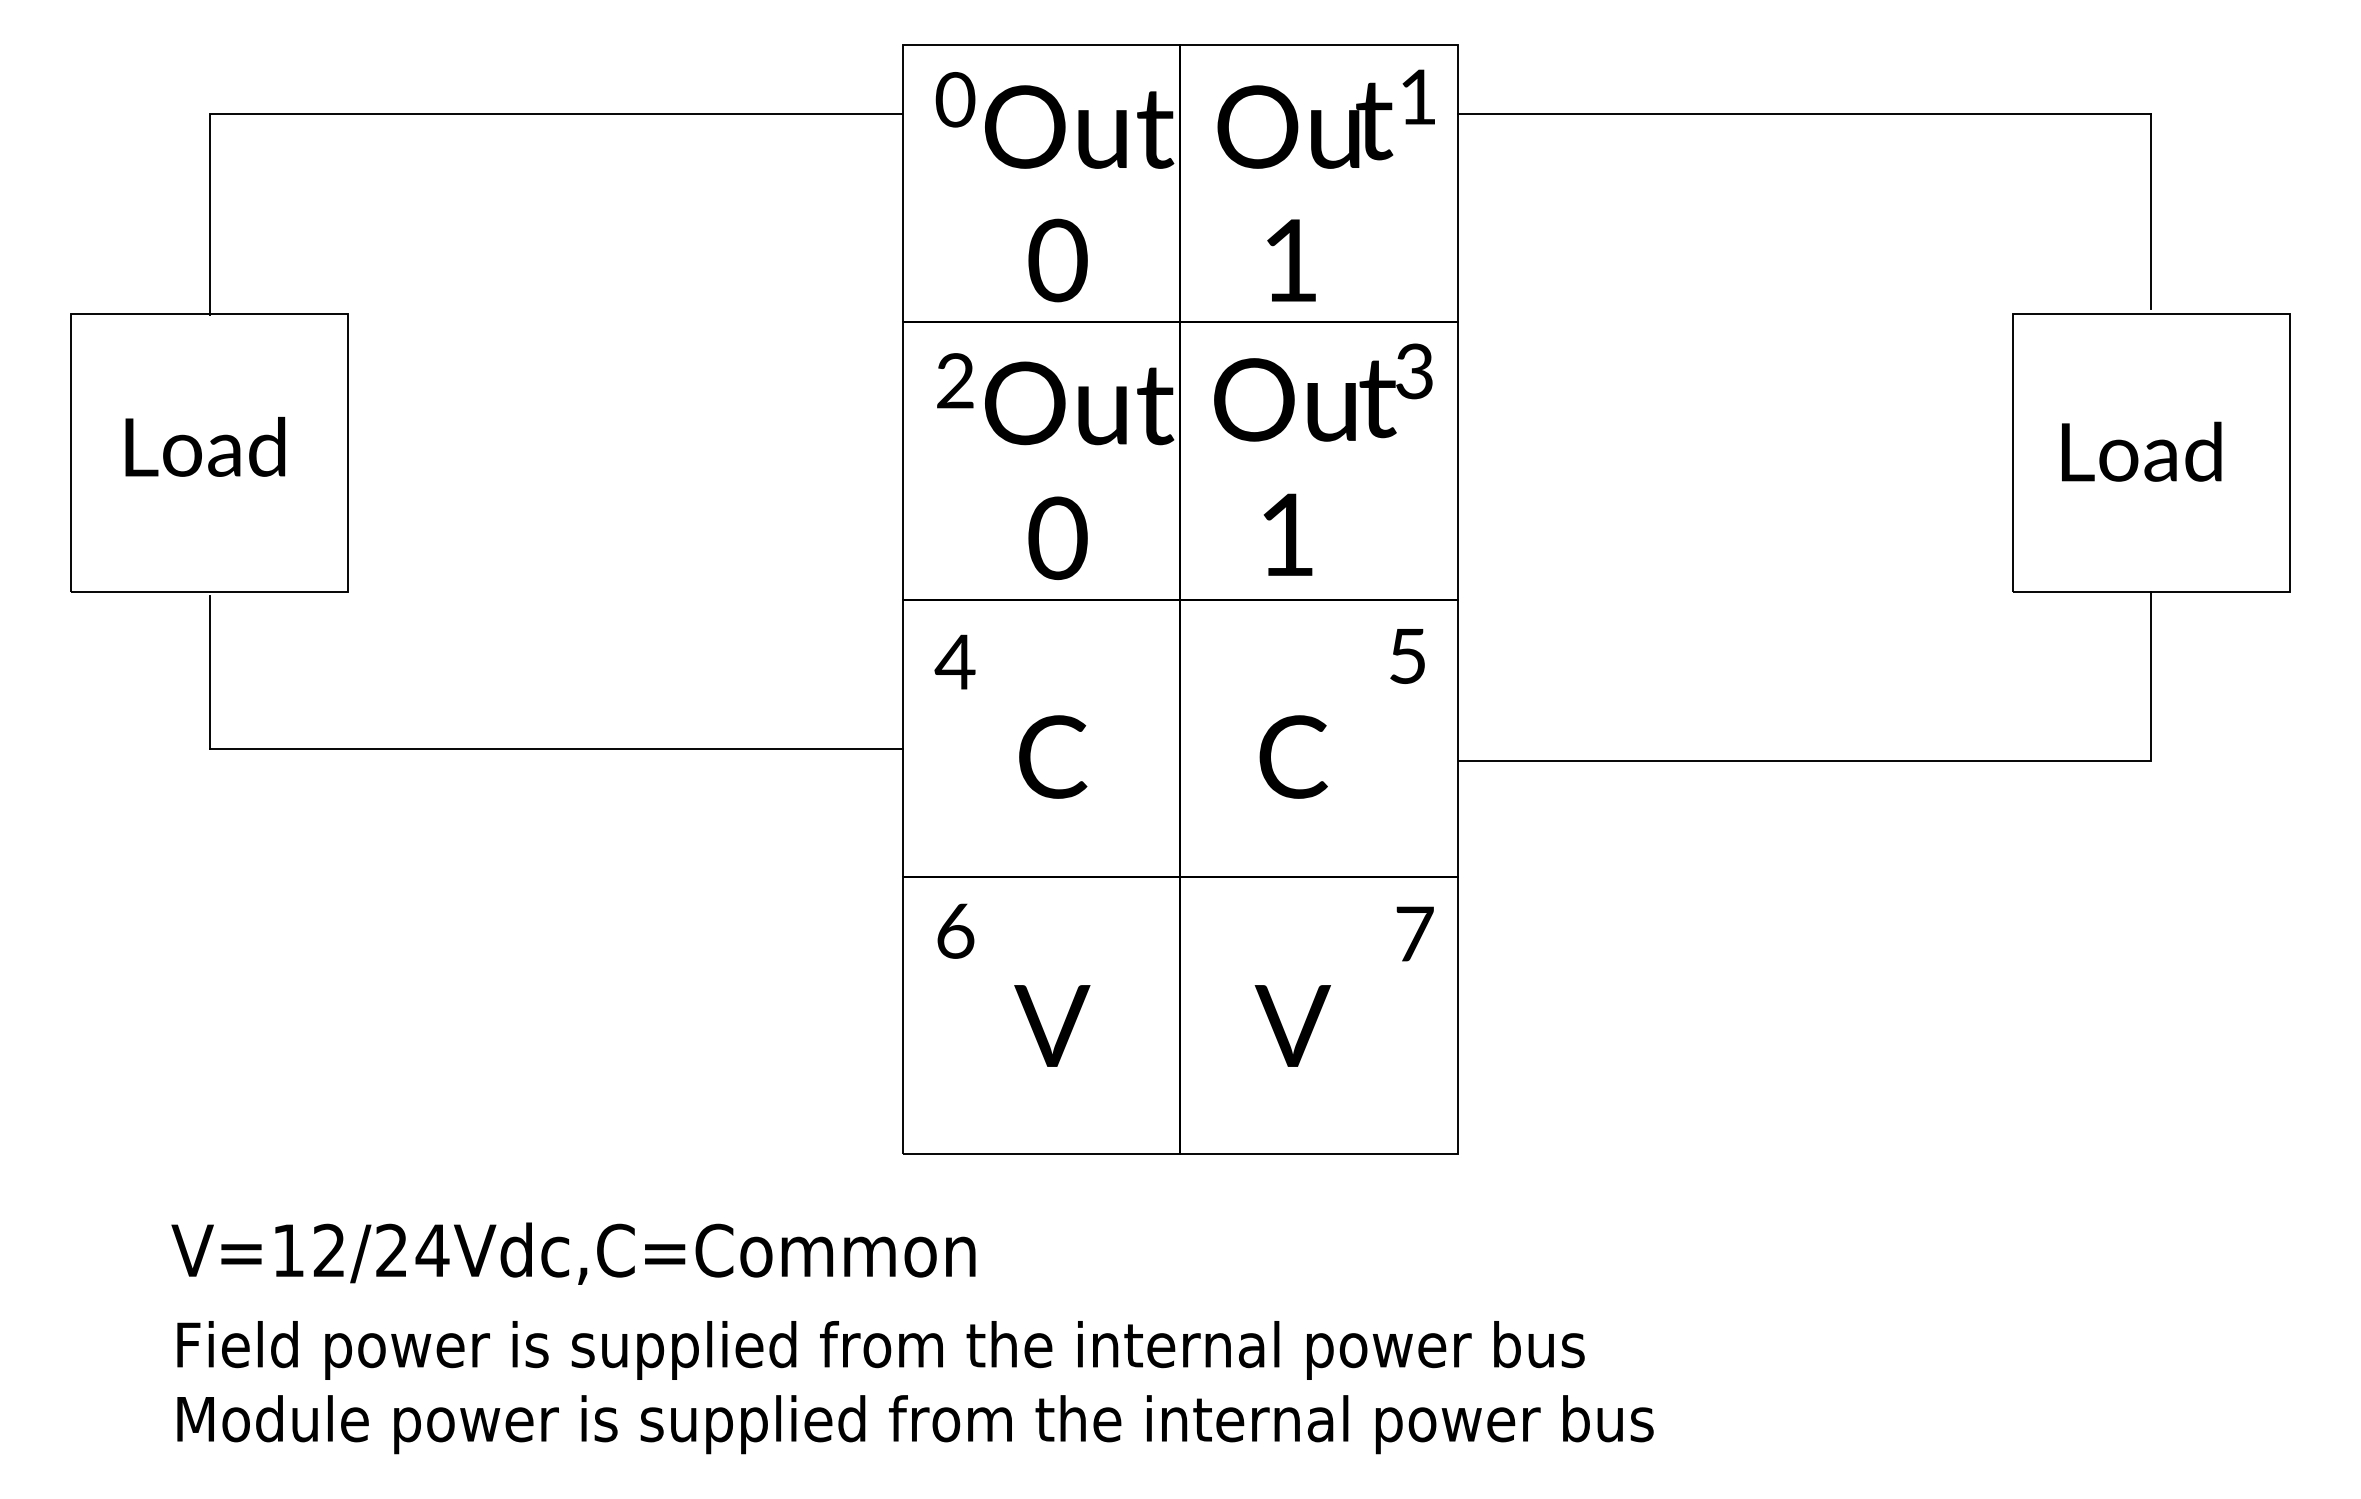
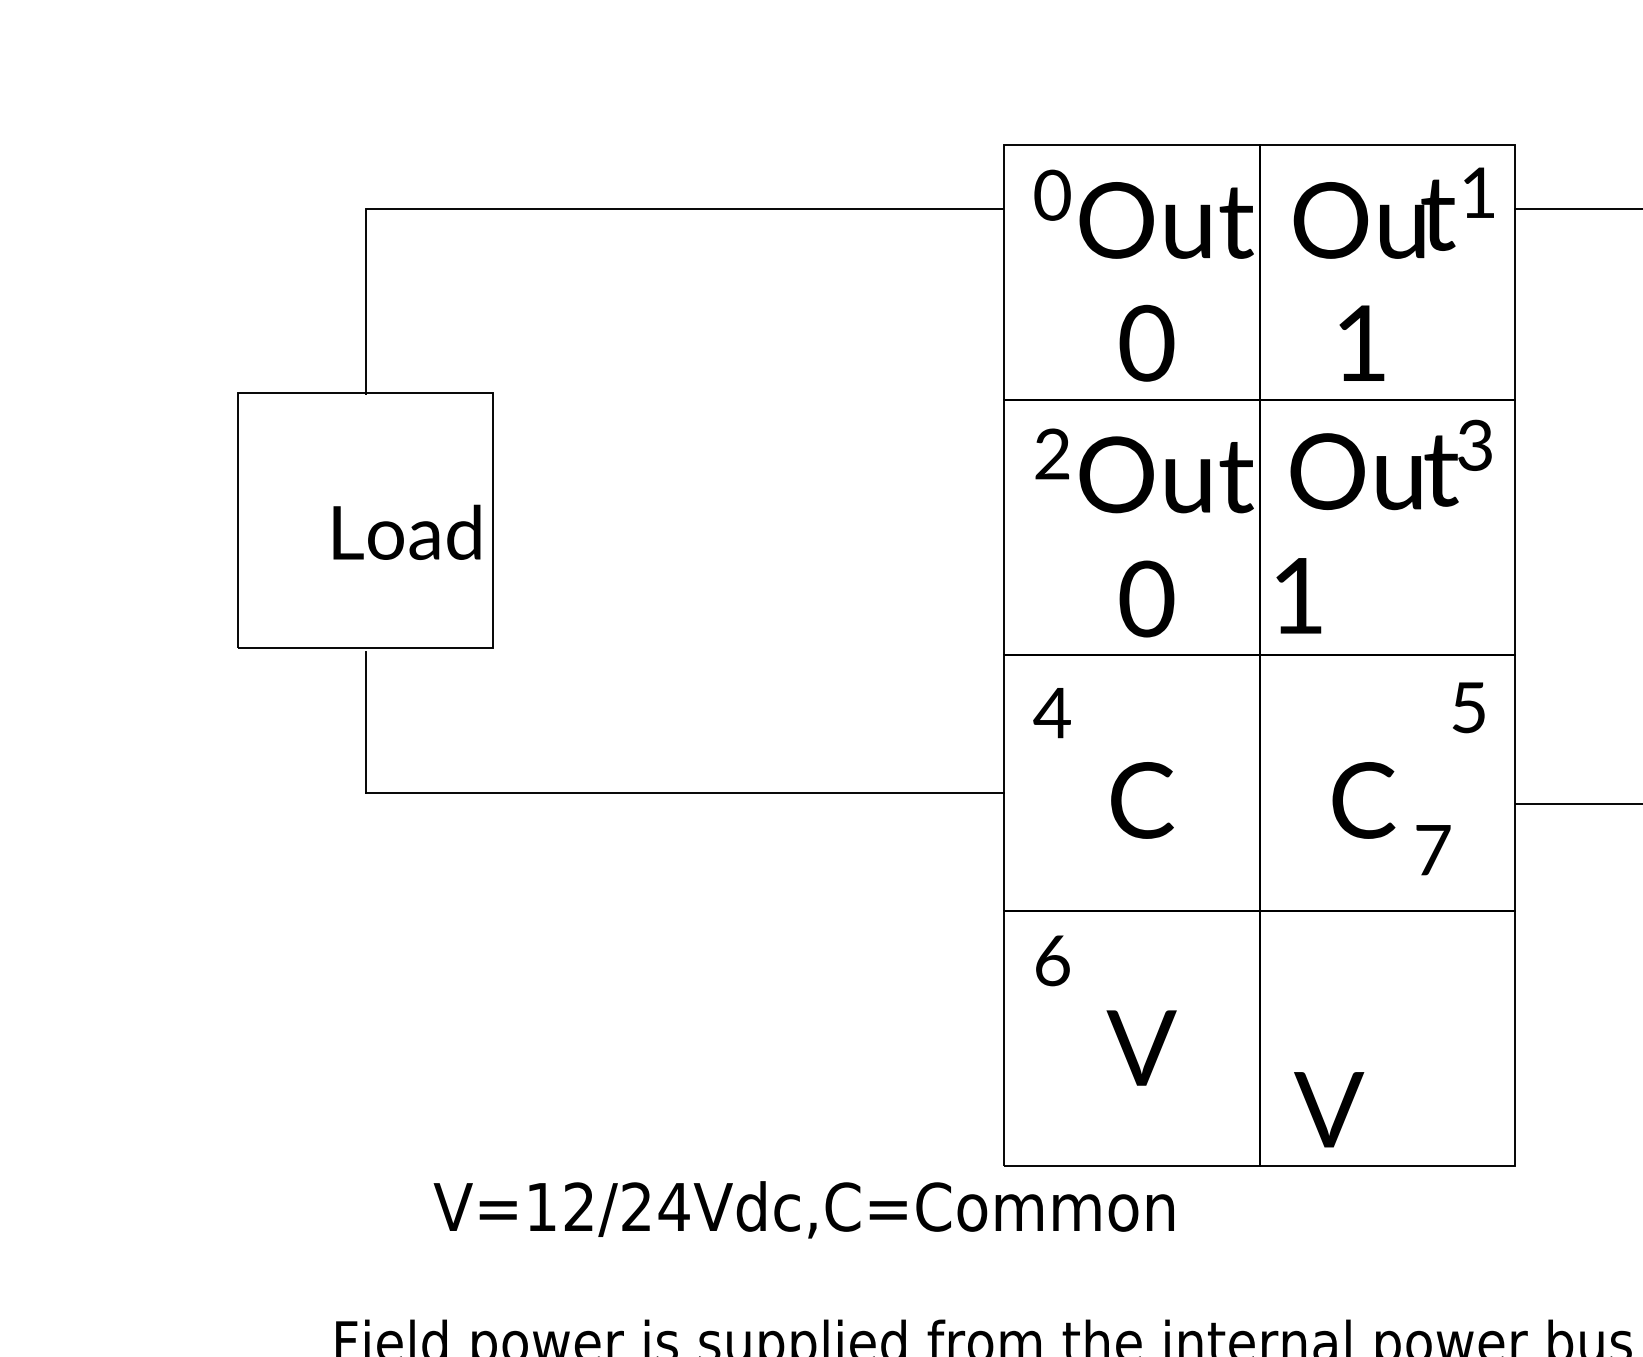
text: (205, 446) -> (407, 532), moved
text: (1287, 534) -> (1298, 595), moved
text: (1414, 933) -> (1432, 849), moved
text: (1292, 1025) -> (1328, 1109), moved
text: (573, 1253) -> (803, 1209), moved

